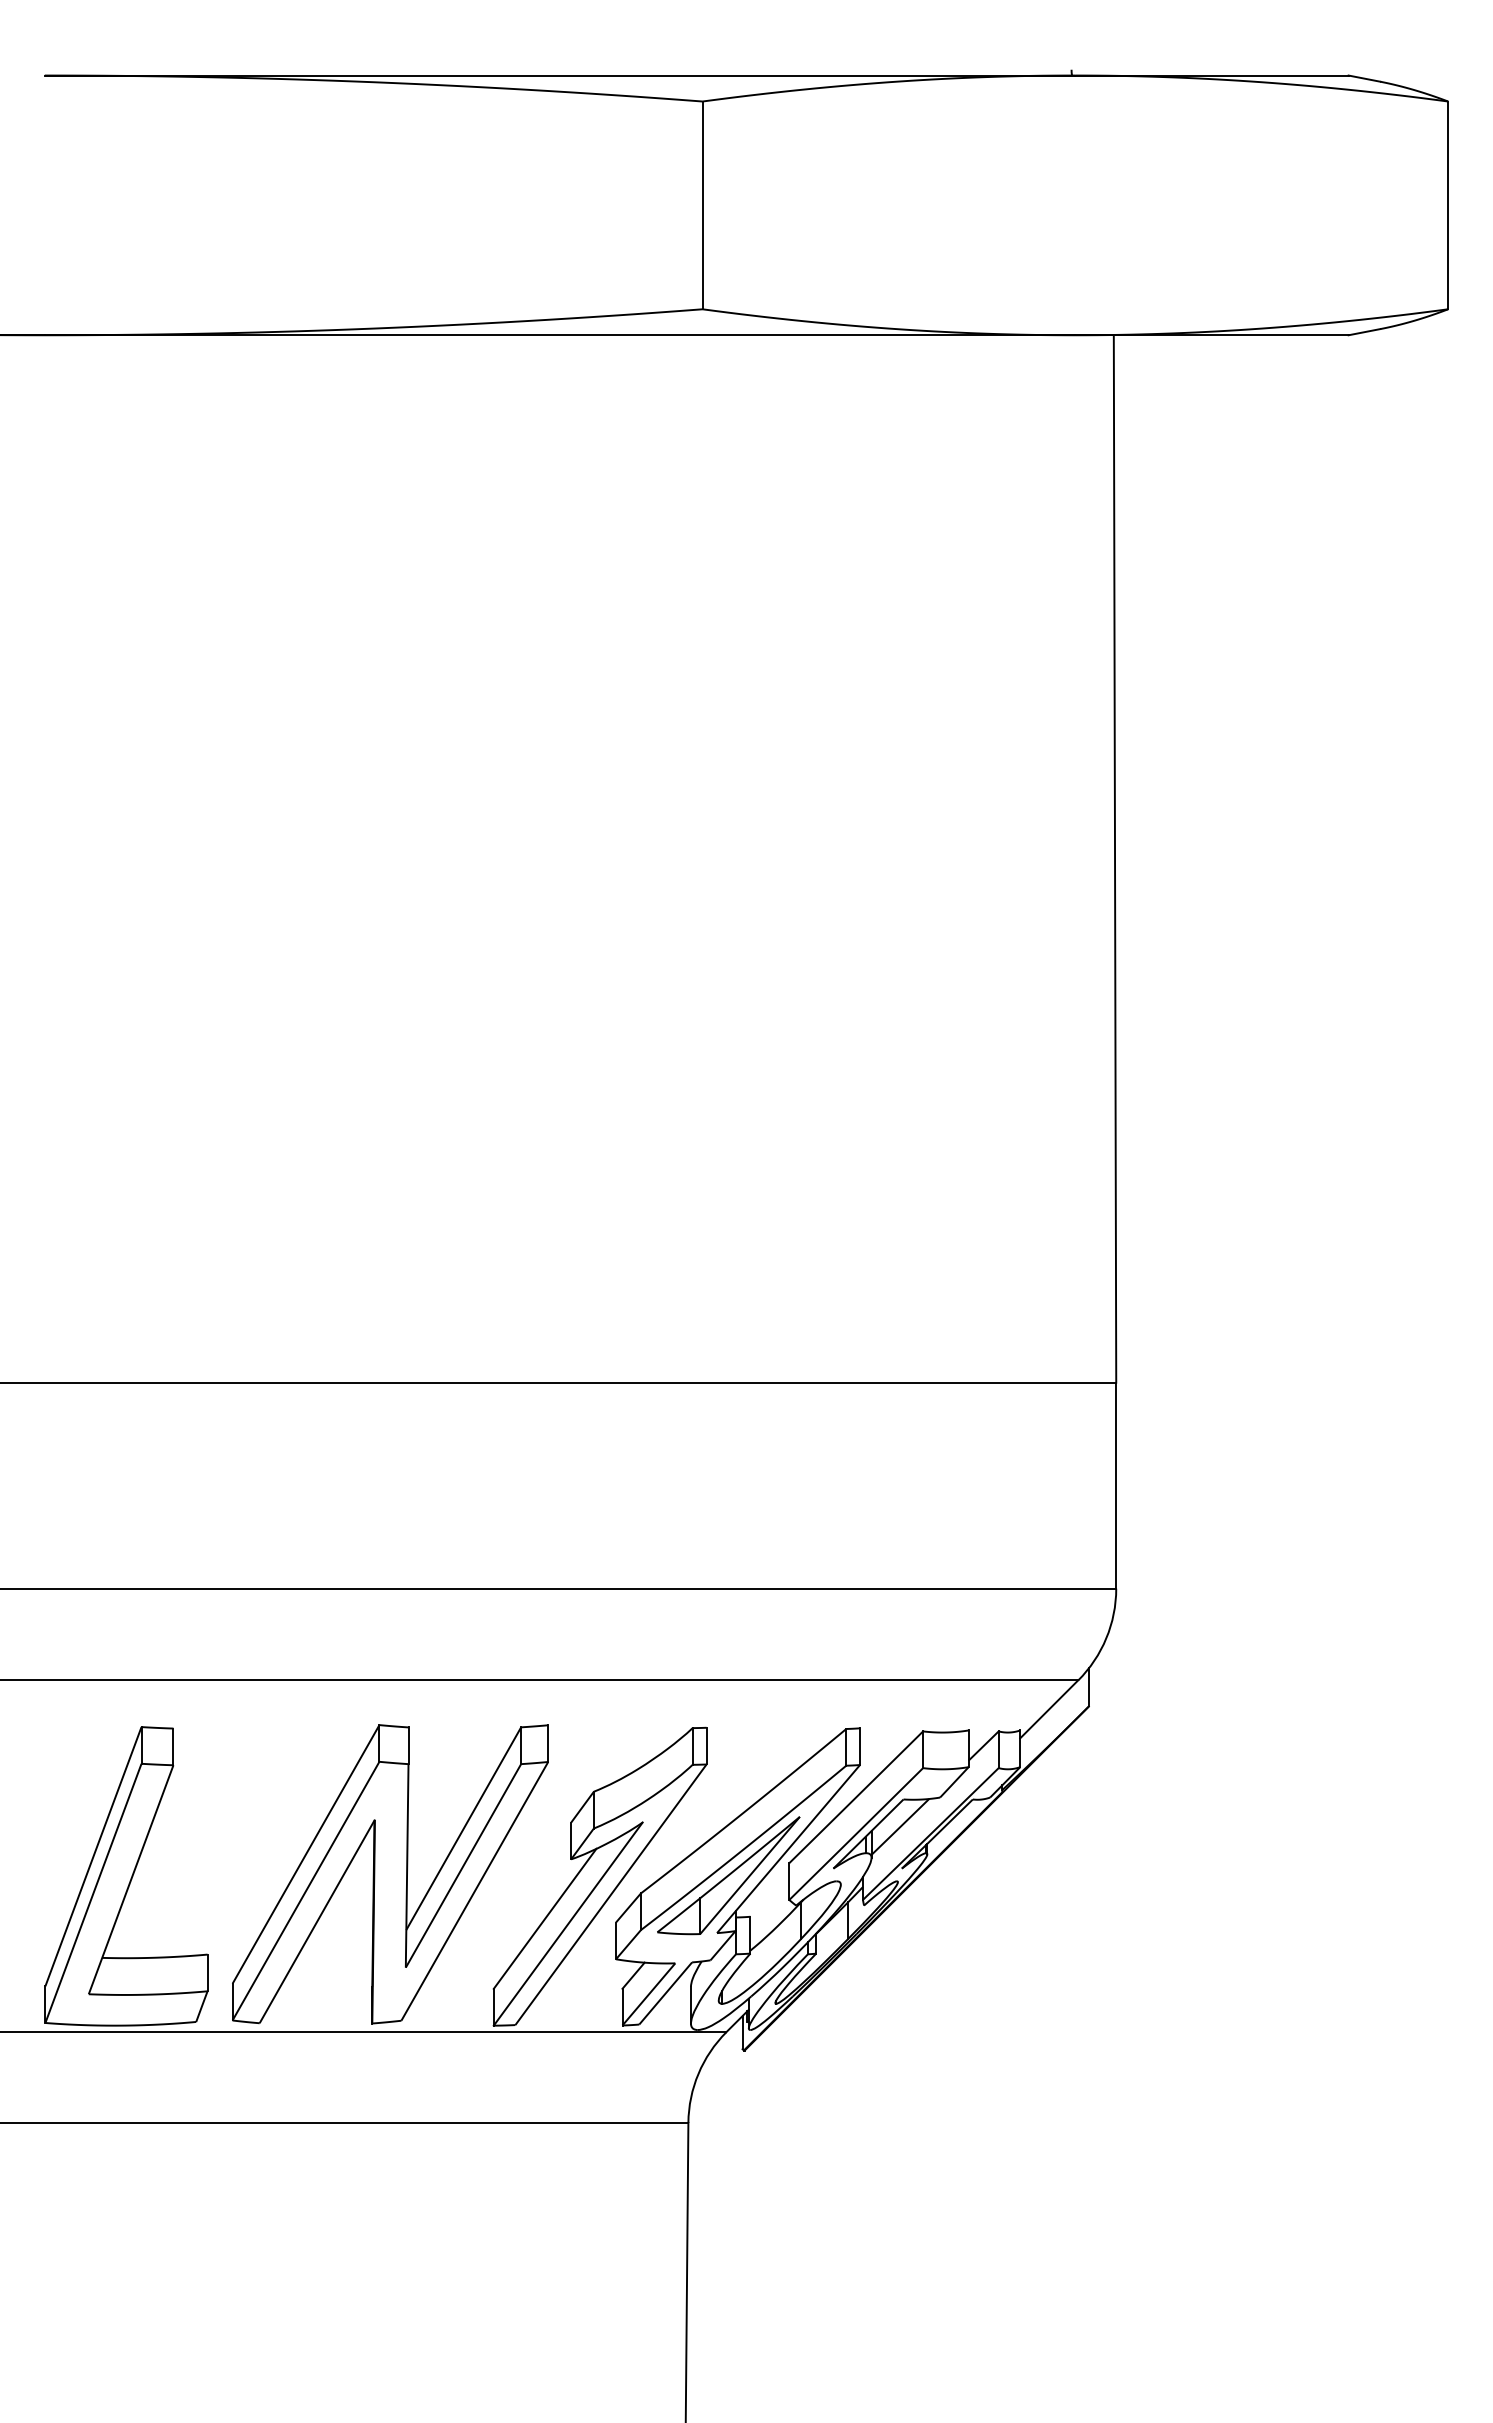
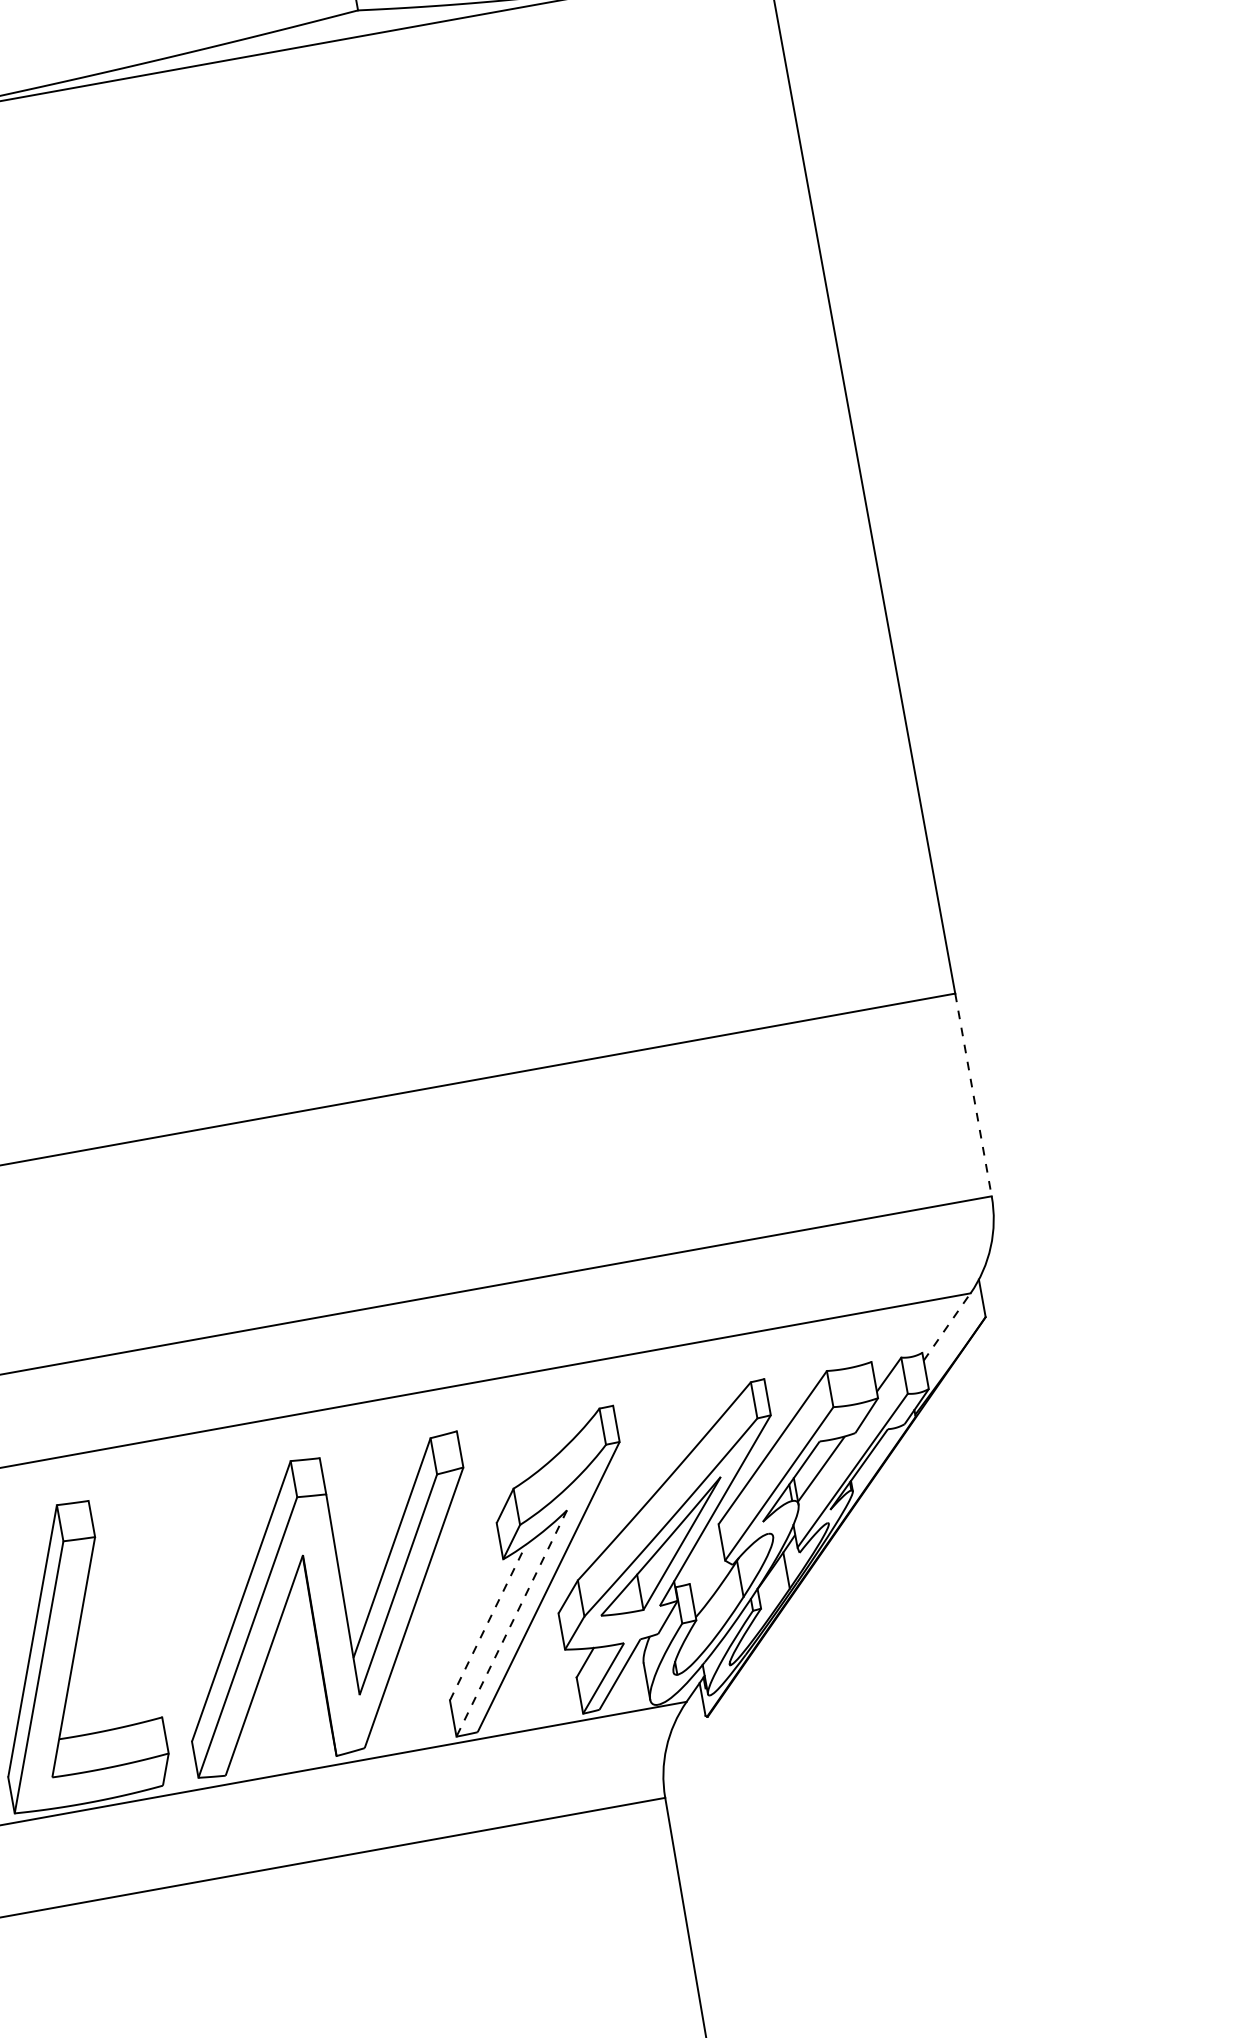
line: (1116, 1485) -> (973, 1094), solid -> dashed
line: (1049, 1709) -> (947, 1327), solid -> dashed
line: (545, 1918) -> (488, 1622), solid -> dashed
line: (568, 1924) -> (512, 1623), solid -> dashed

